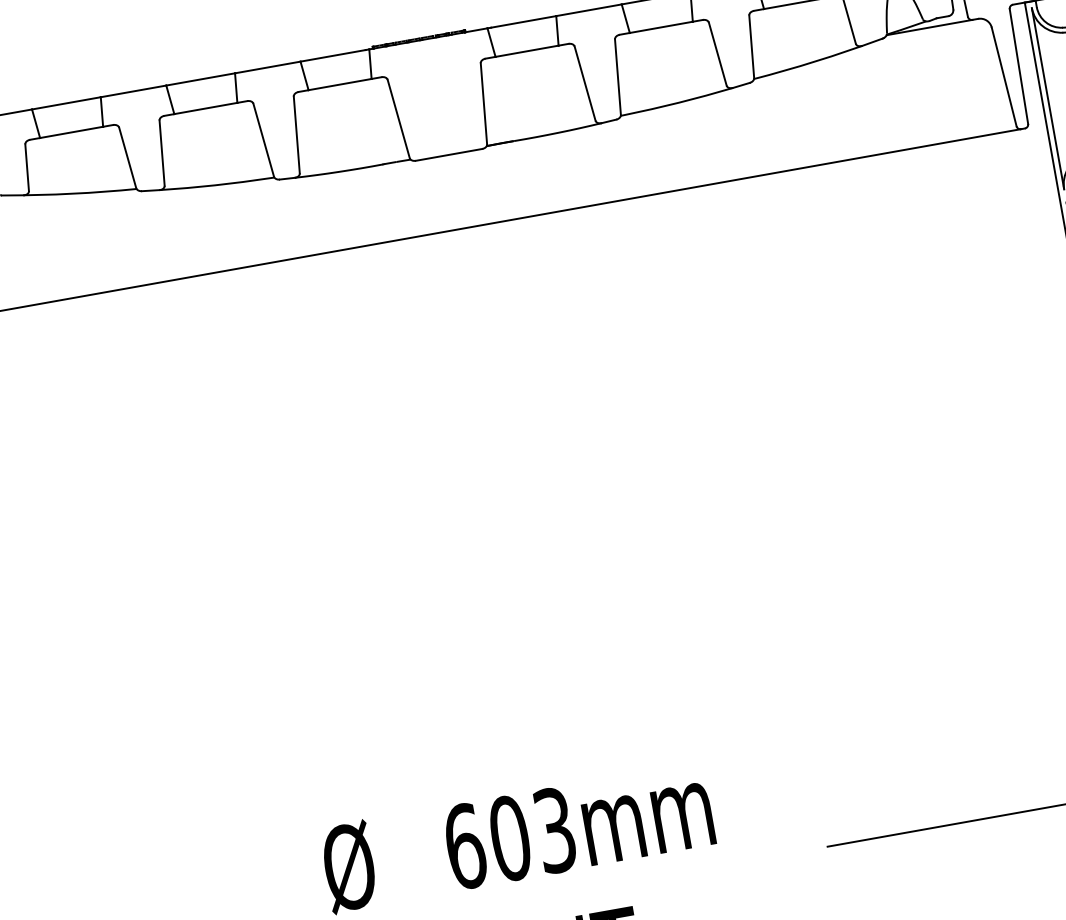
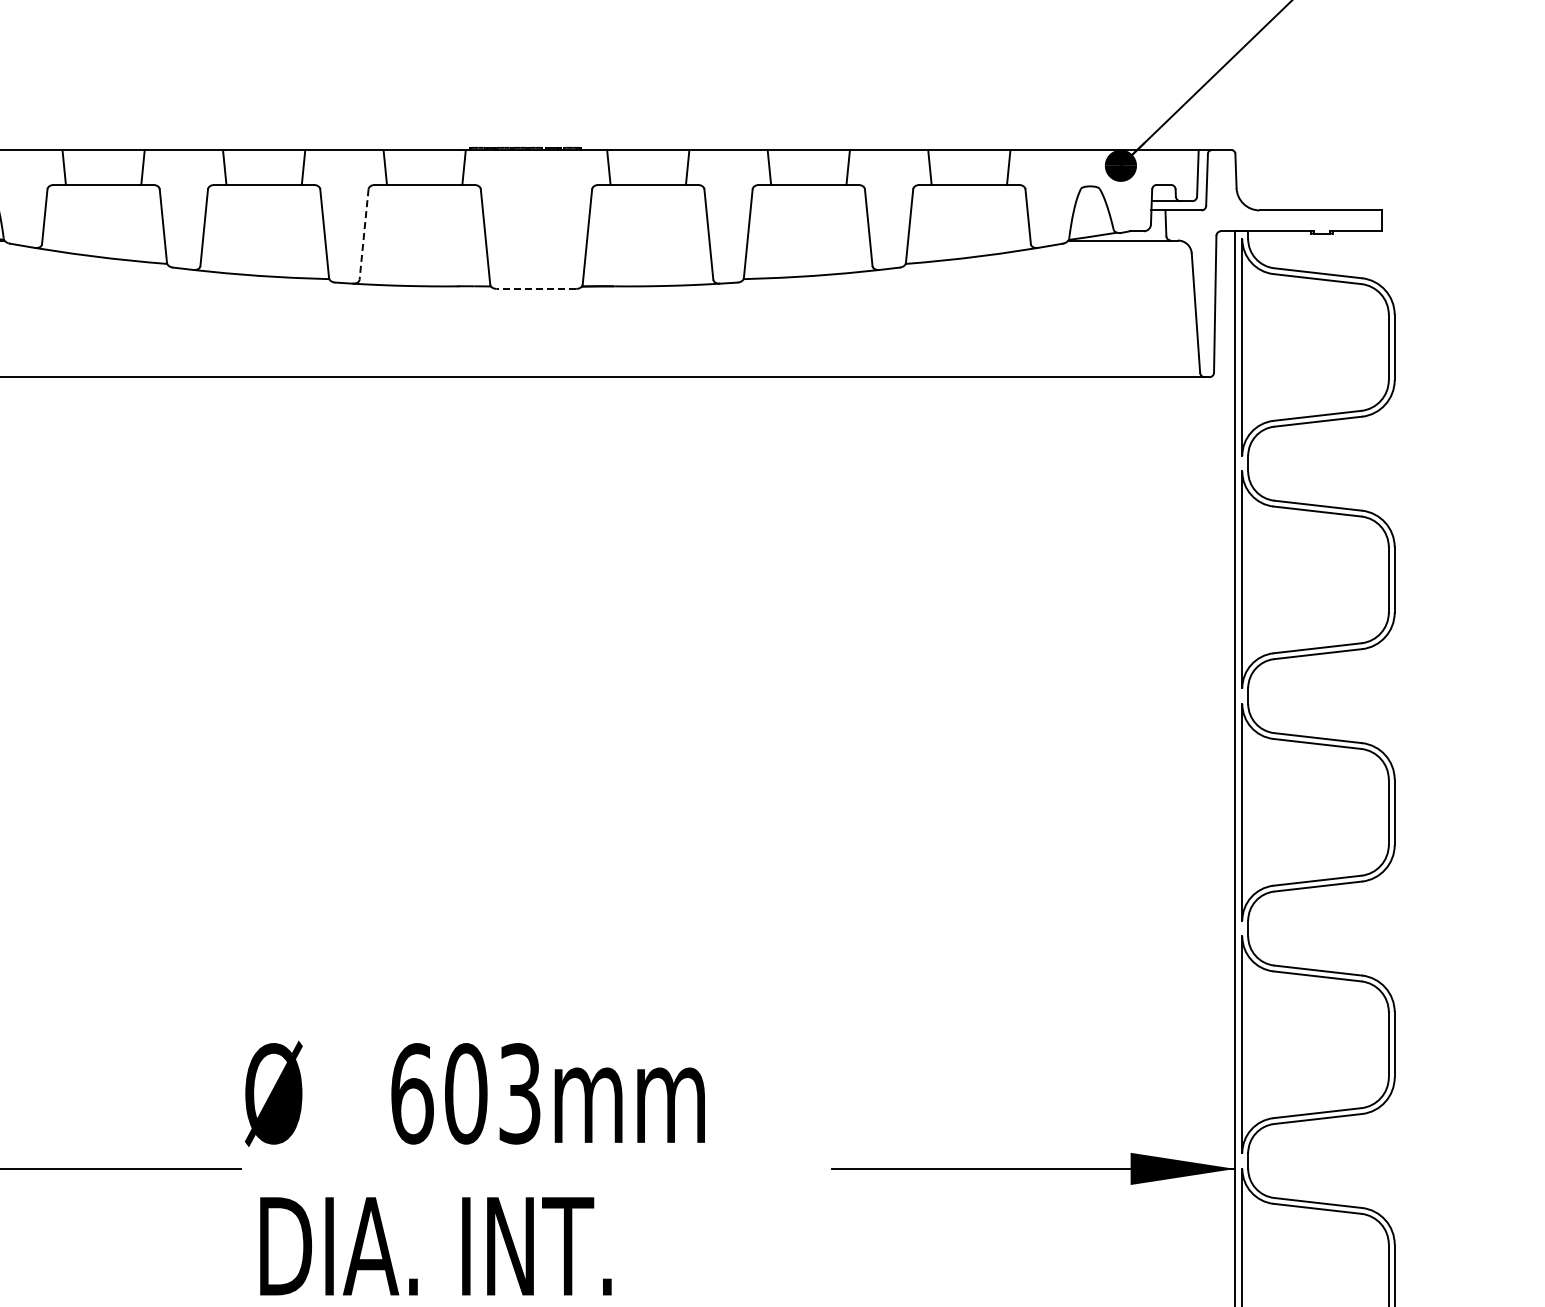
line: (297, 134) -> (364, 234), solid -> dashed
line: (449, 154) -> (536, 288), solid -> dashed

